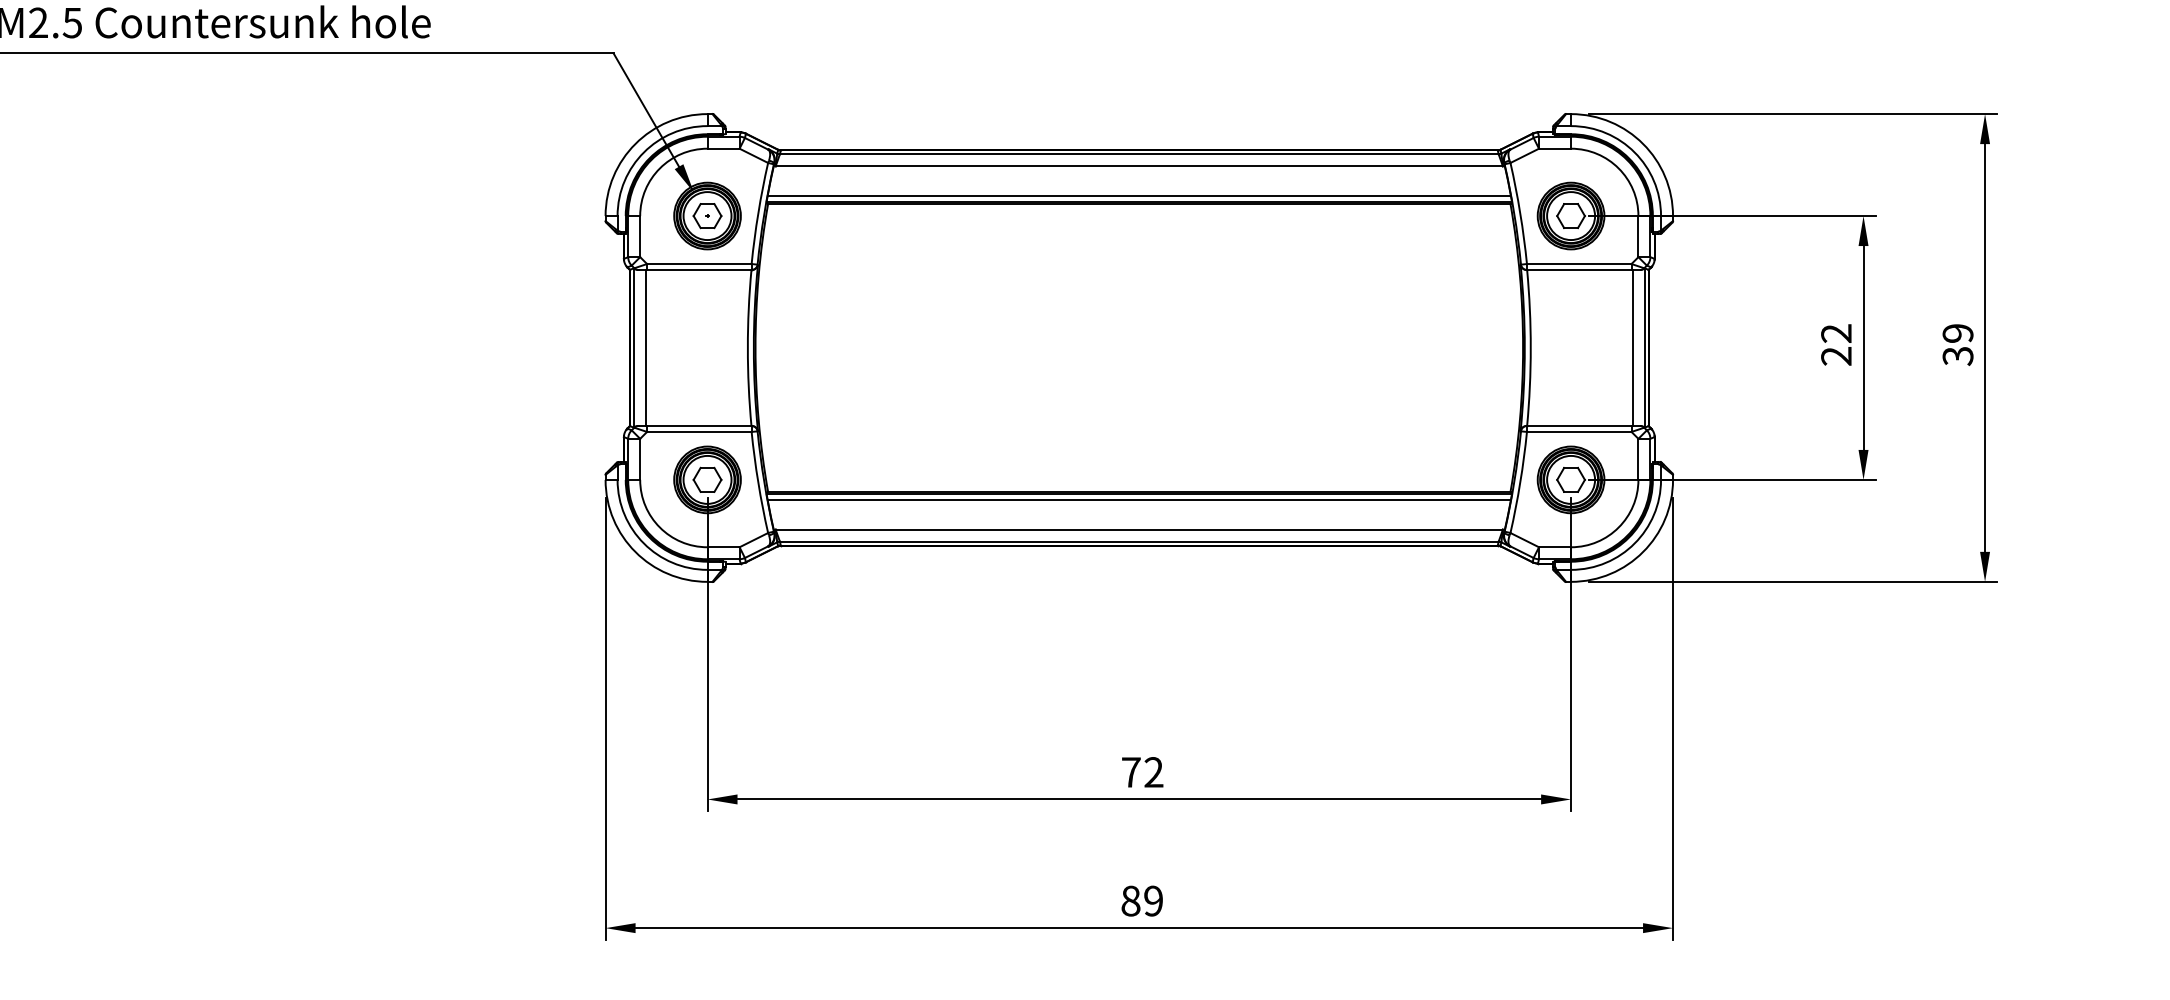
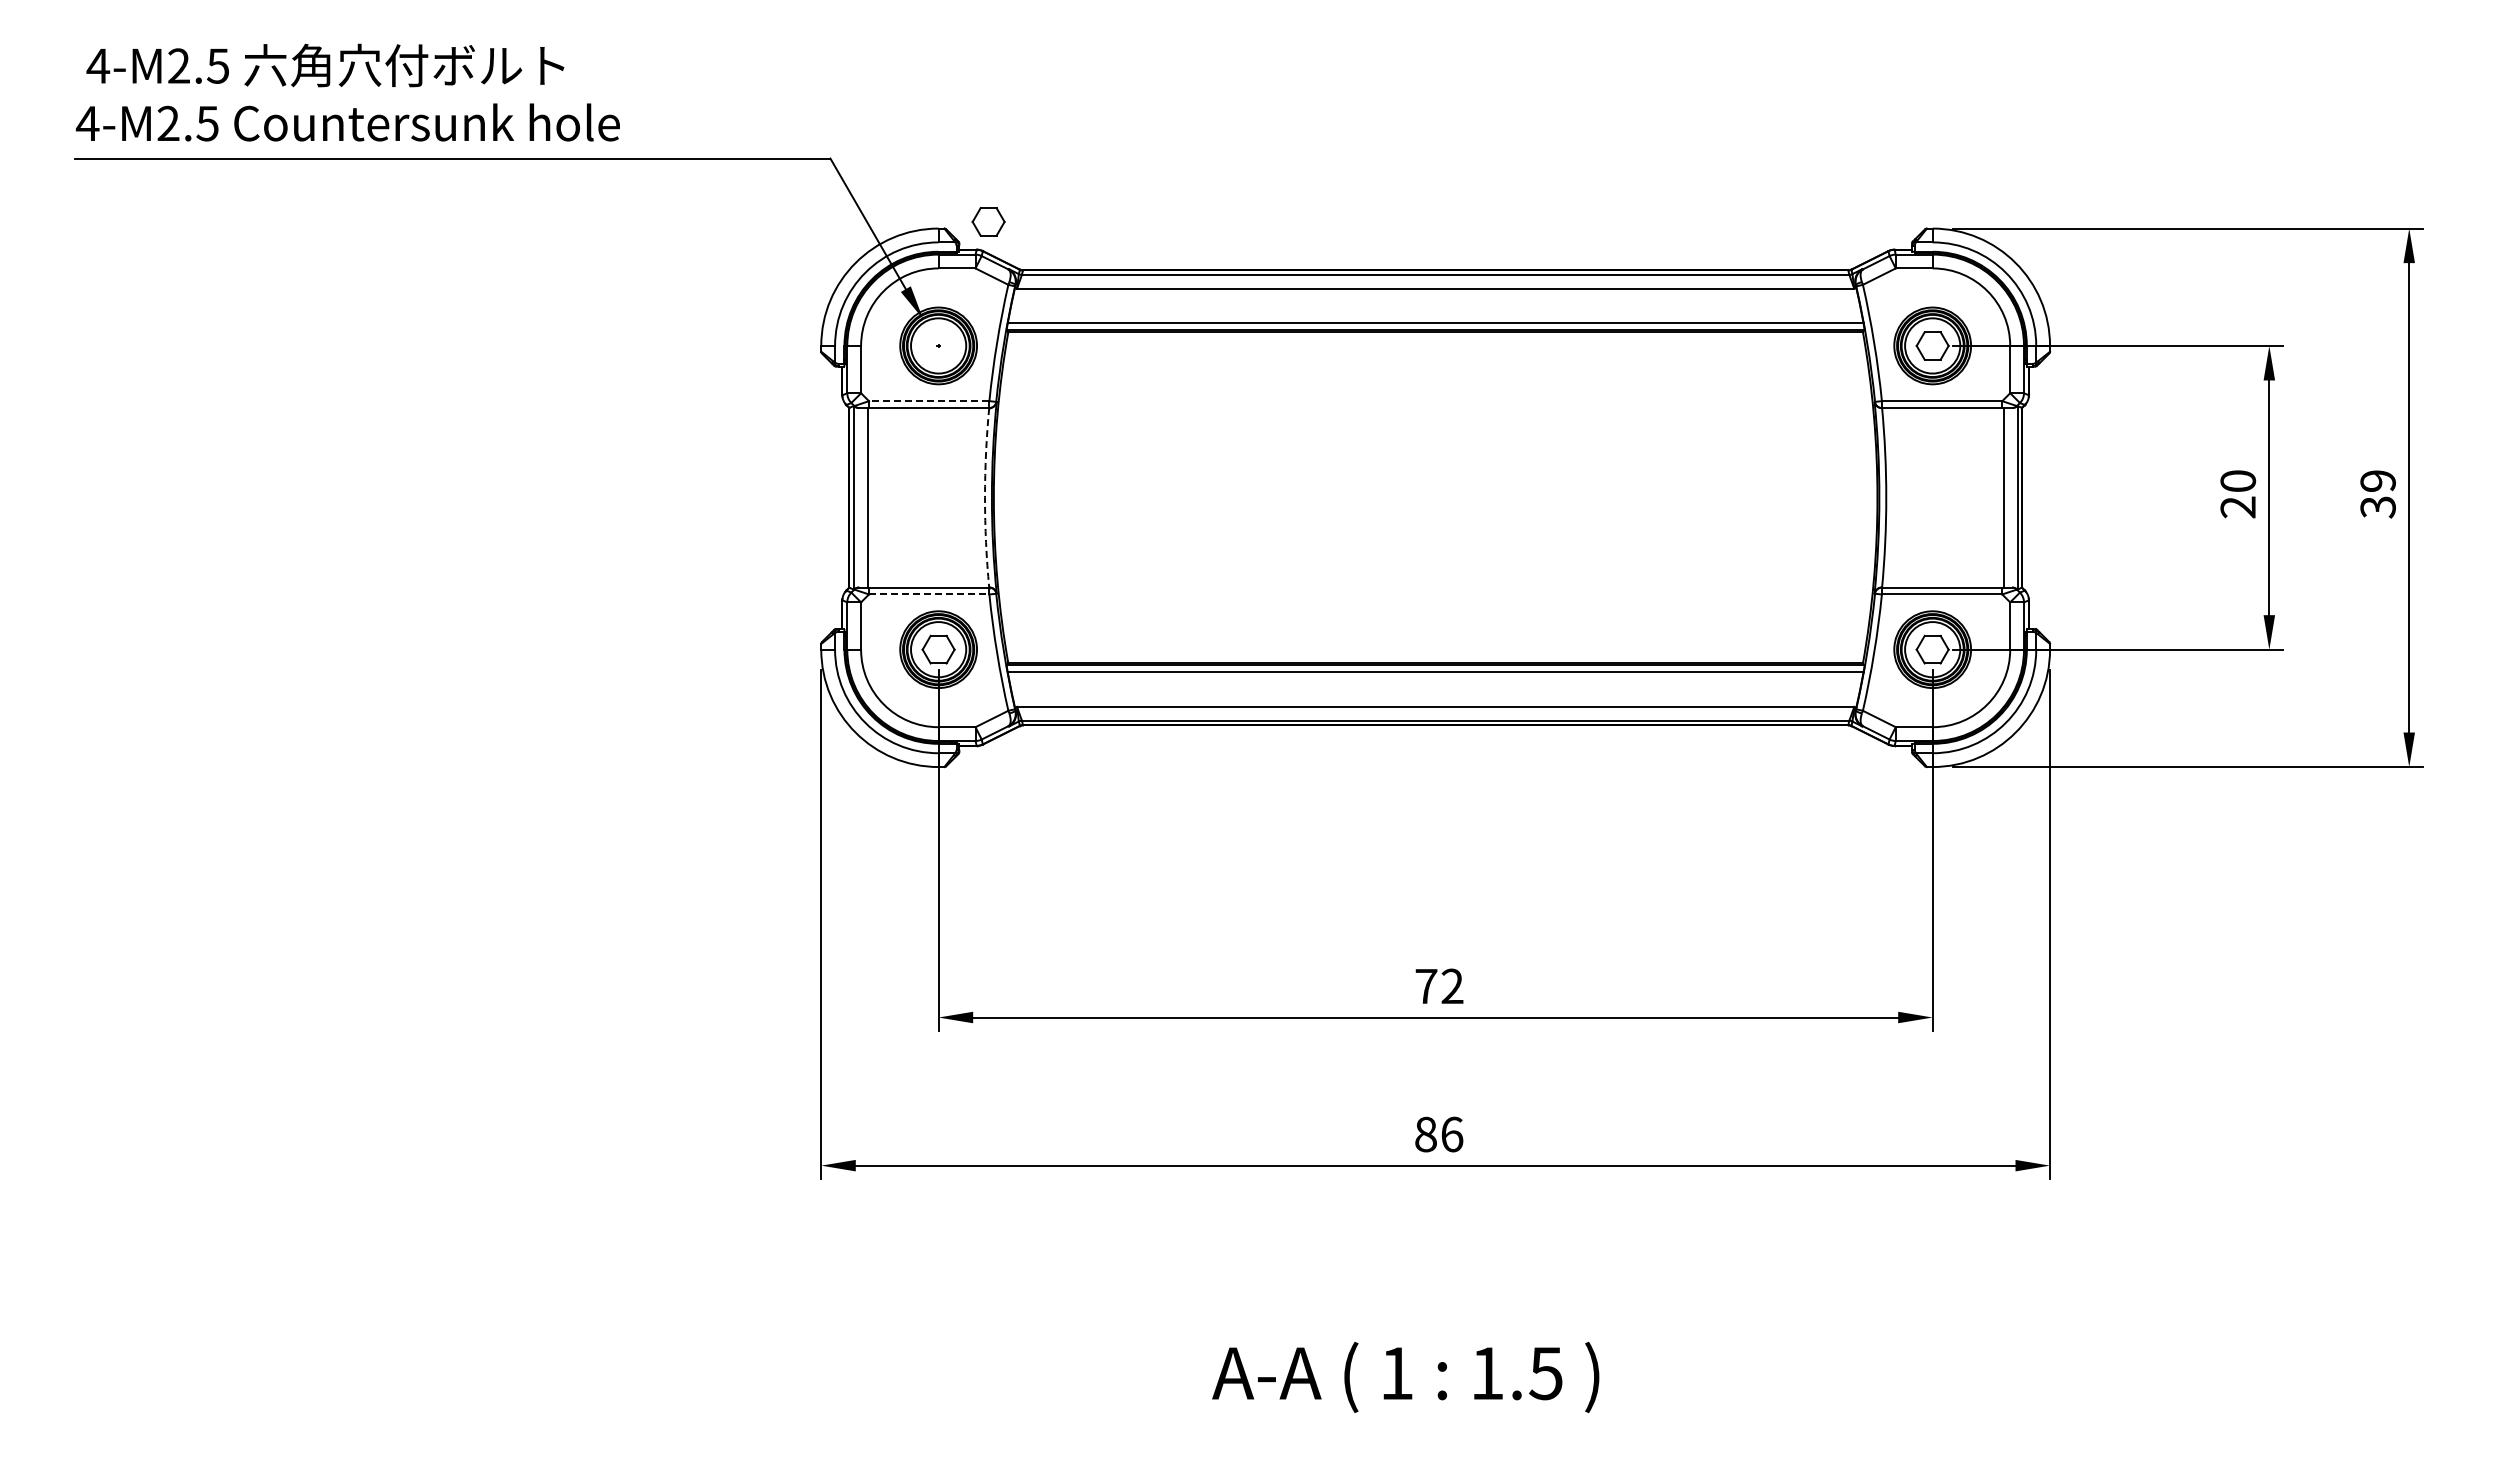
part: (707, 215) -> (988, 221), moved
line: (698, 264) -> (928, 401), solid -> dashed
text: (1836, 333) -> (2238, 481), 22 -> 20
arc: (748, 347) -> (985, 497), solid -> dashed
line: (699, 431) -> (929, 594), solid -> dashed
text: (1153, 901) -> (1452, 1134), 89 -> 86

